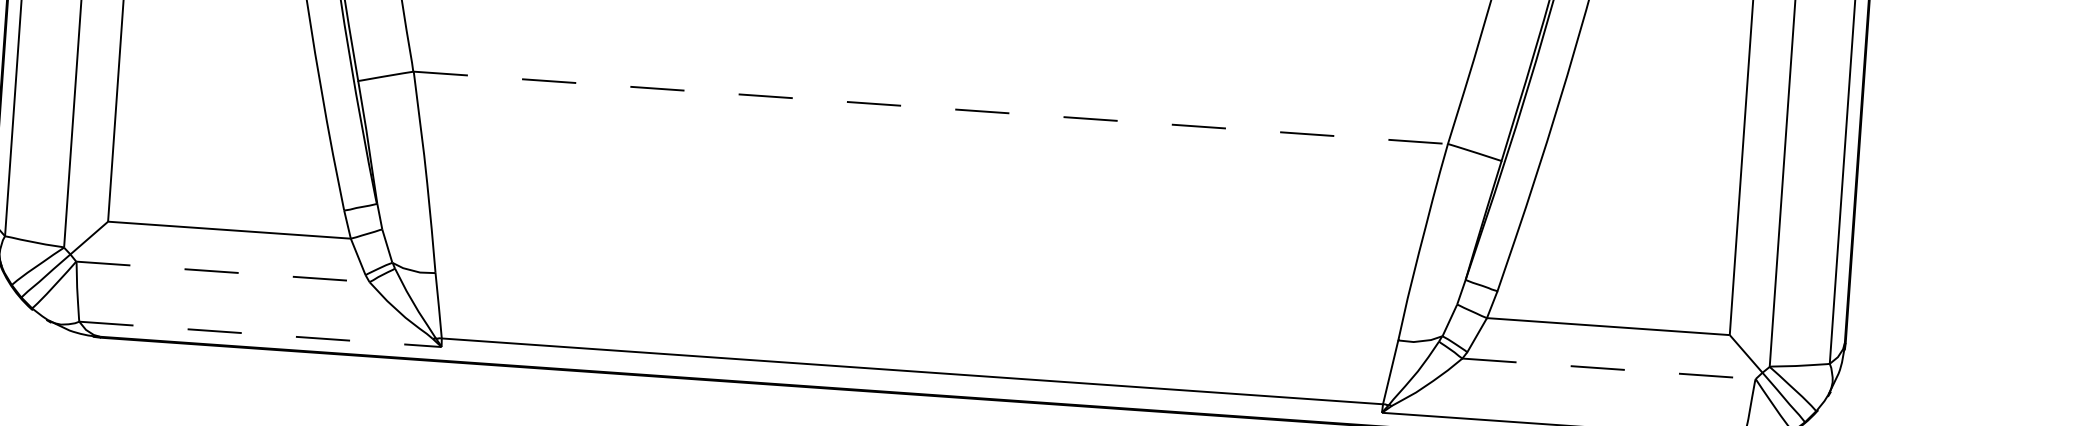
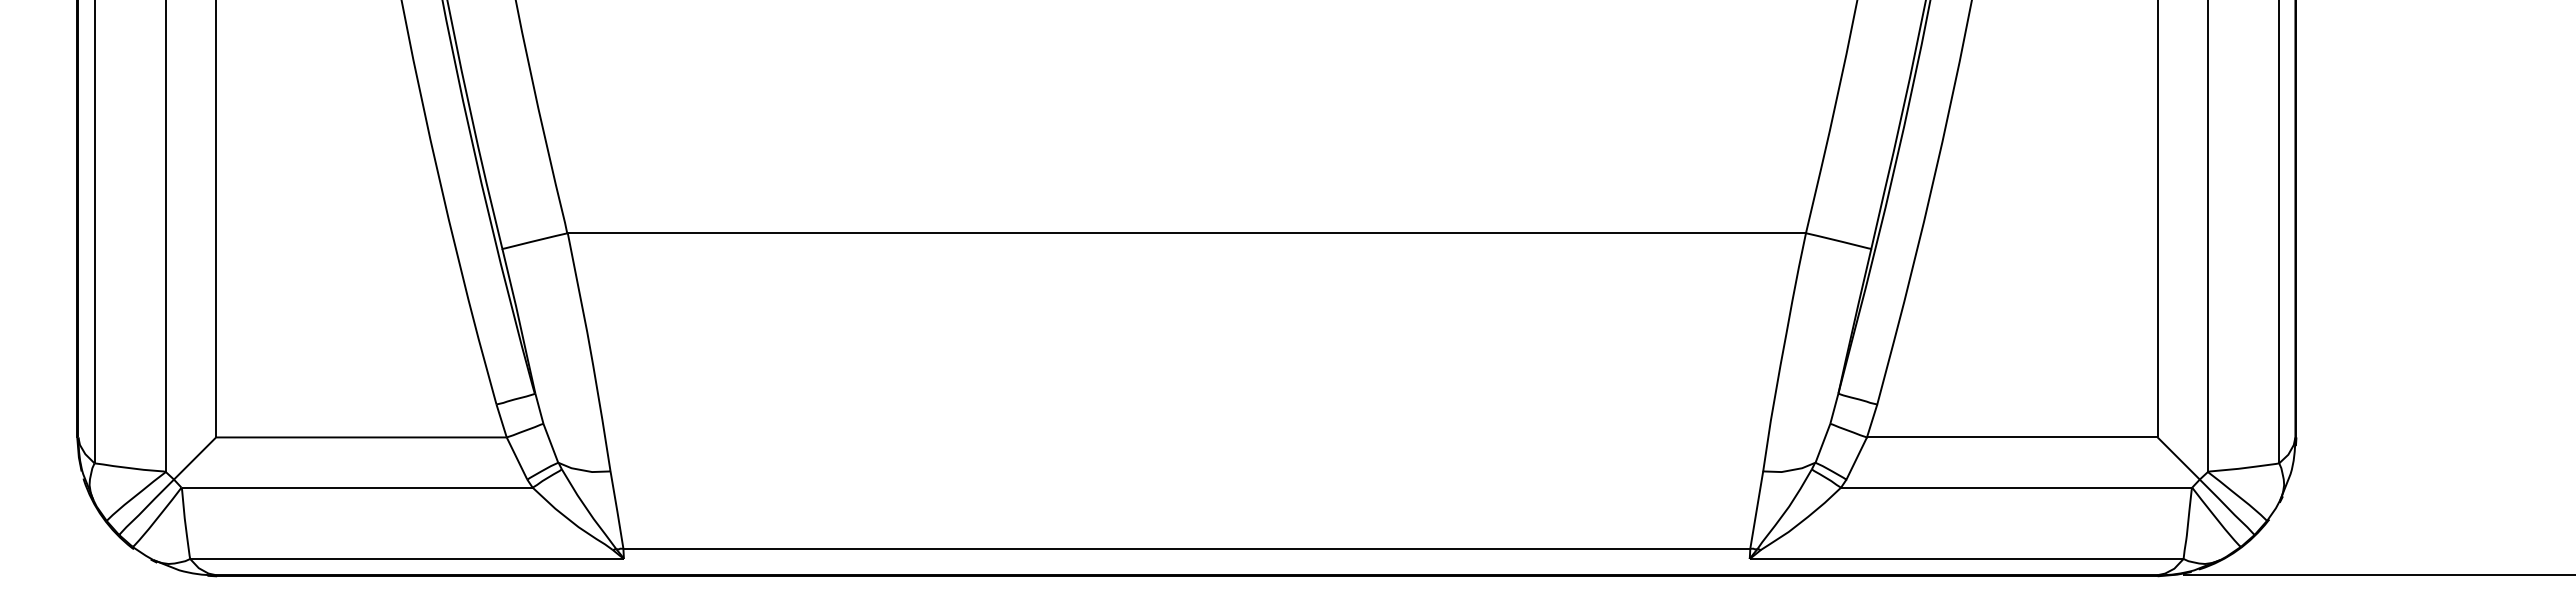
line: (931, 108) -> (1187, 233), dashed -> solid
line: (223, 271) -> (357, 487), dashed -> solid
line: (260, 333) -> (407, 558), dashed -> solid
line: (1608, 368) -> (2016, 487), dashed -> solid

